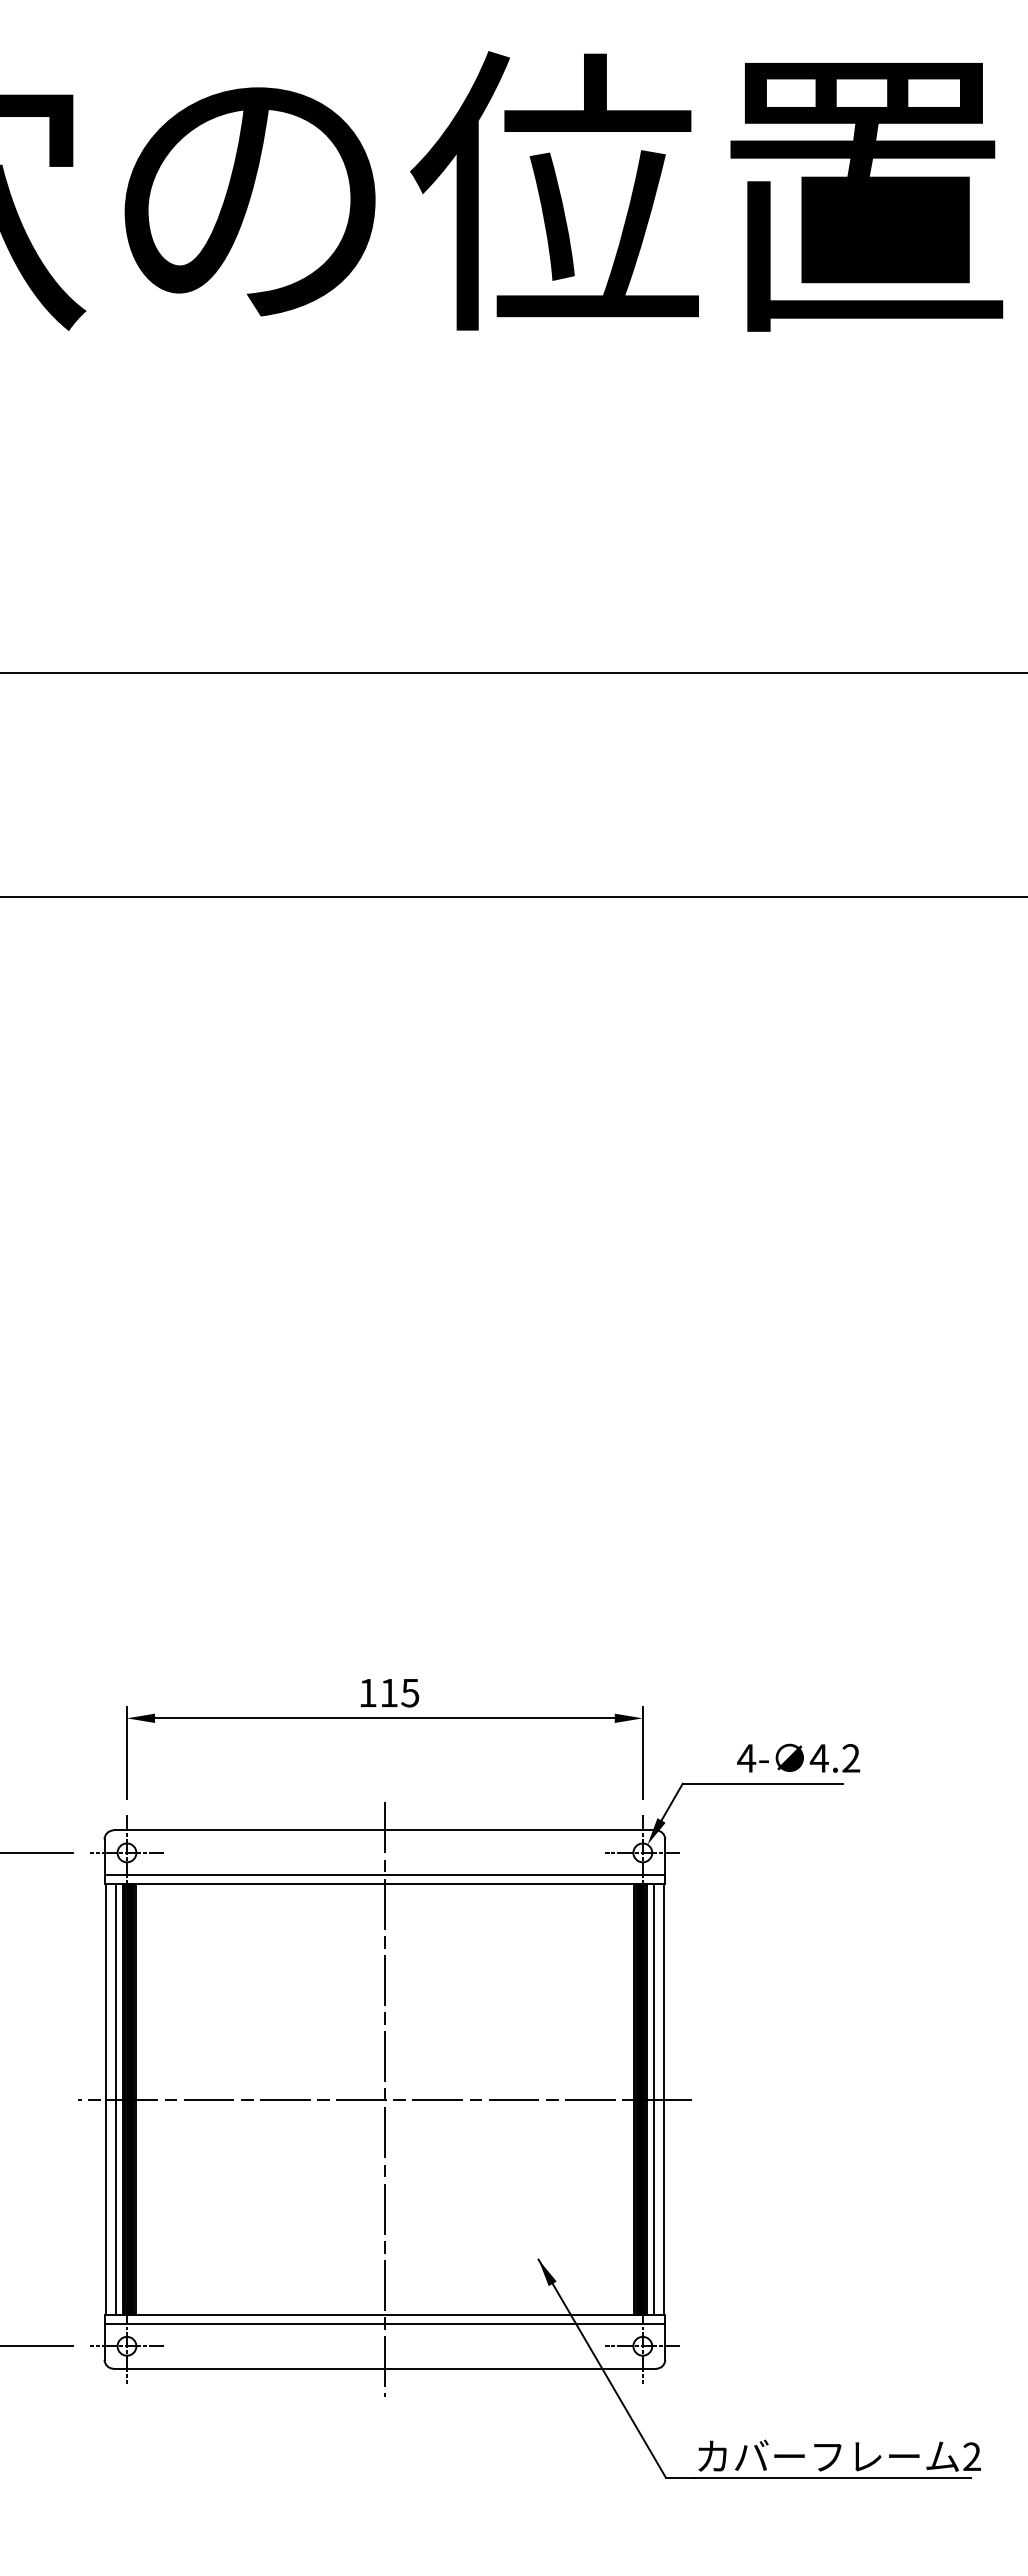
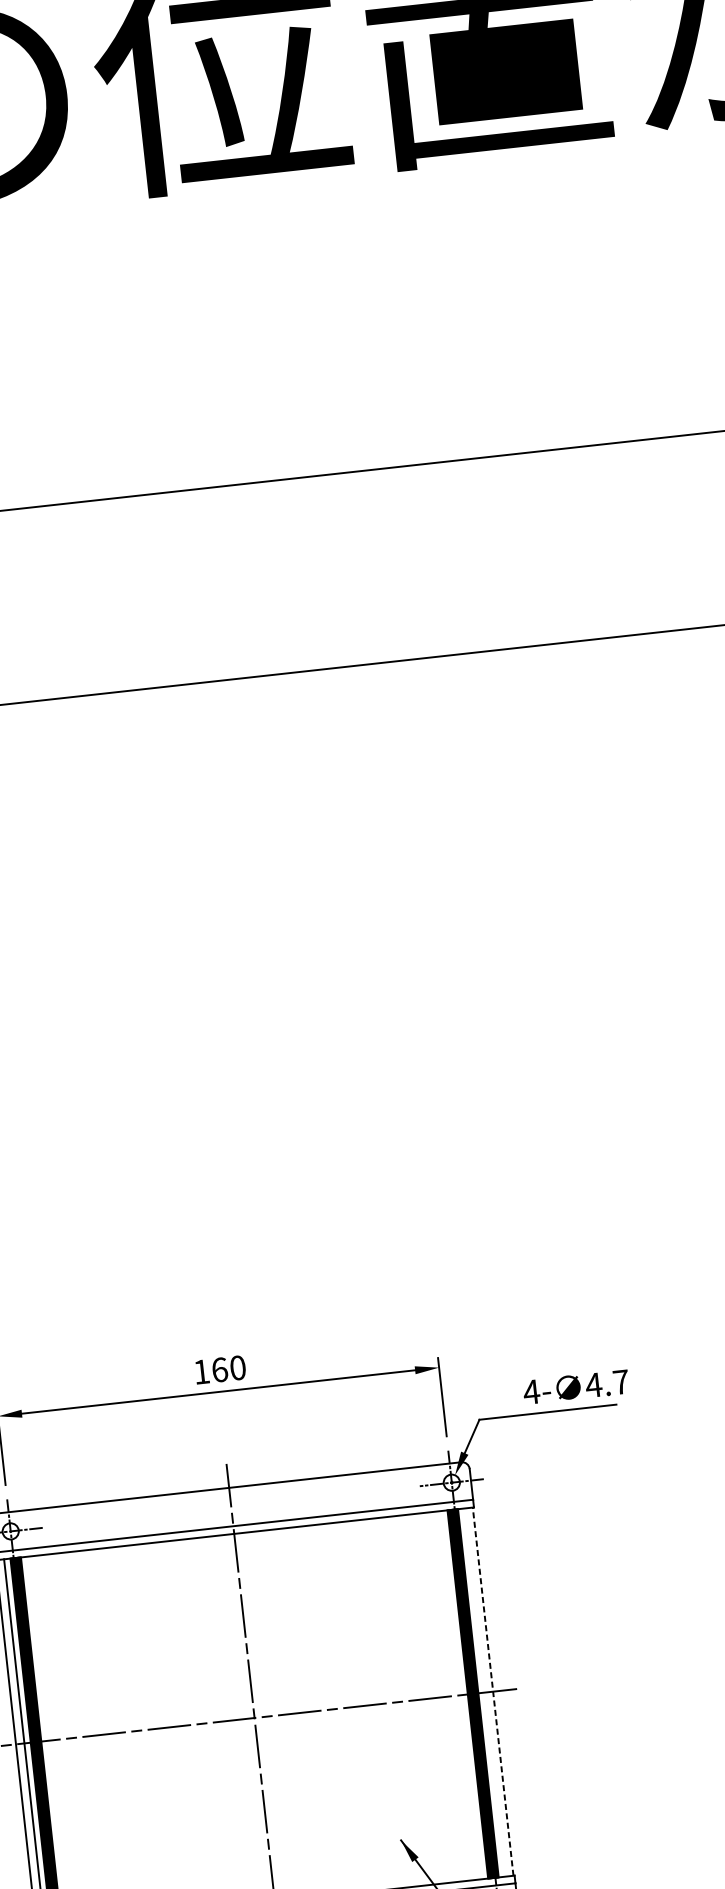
text: (399, 1692) -> (228, 1368), 115 -> 160
text: (851, 1758) -> (621, 1382), 4.2 -> 4.7
line: (654, 2099) -> (485, 1692), removed
line: (663, 2099) -> (492, 1691), solid -> dashed

